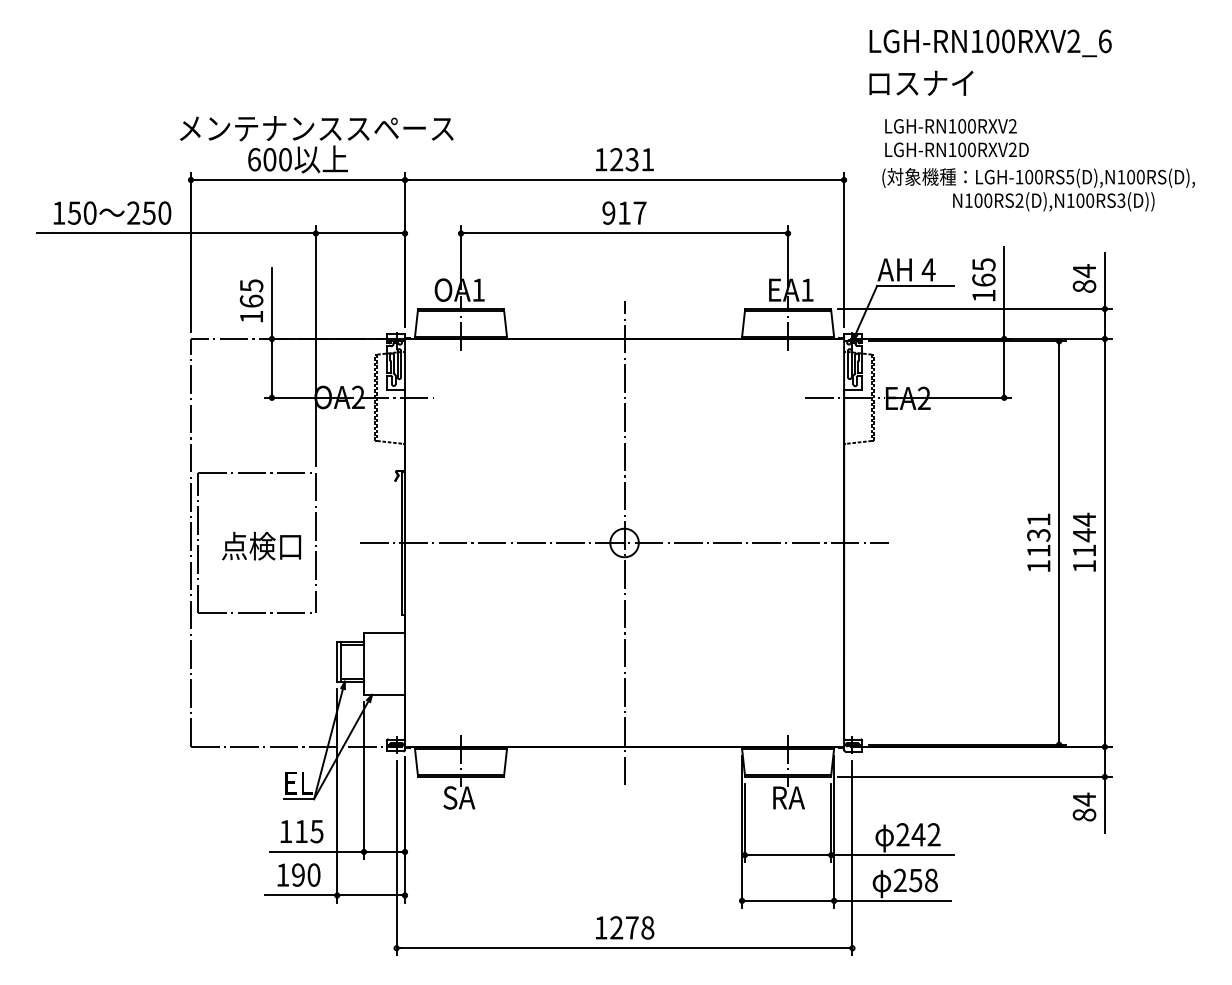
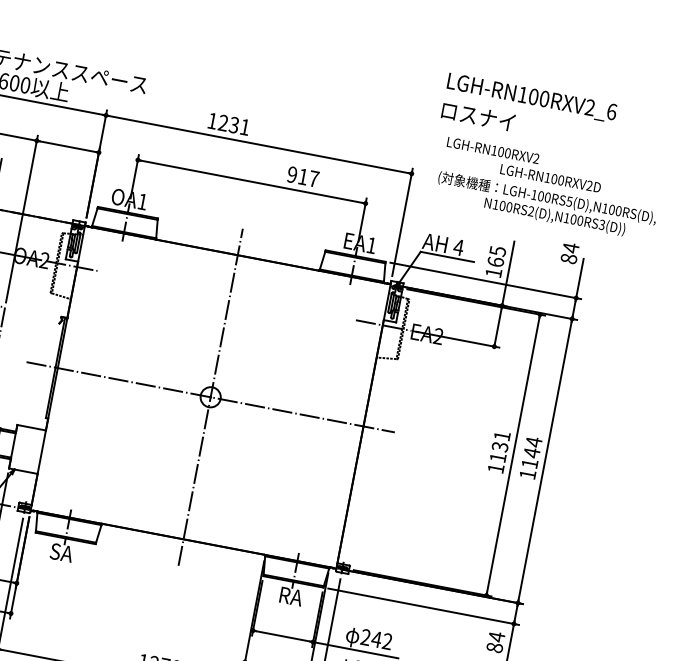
text: (956, 149) -> (550, 178), moved
text: (624, 159) -> (228, 124), moved
text: (624, 212) -> (303, 176), moved
text: (1084, 278) -> (570, 253), moved

